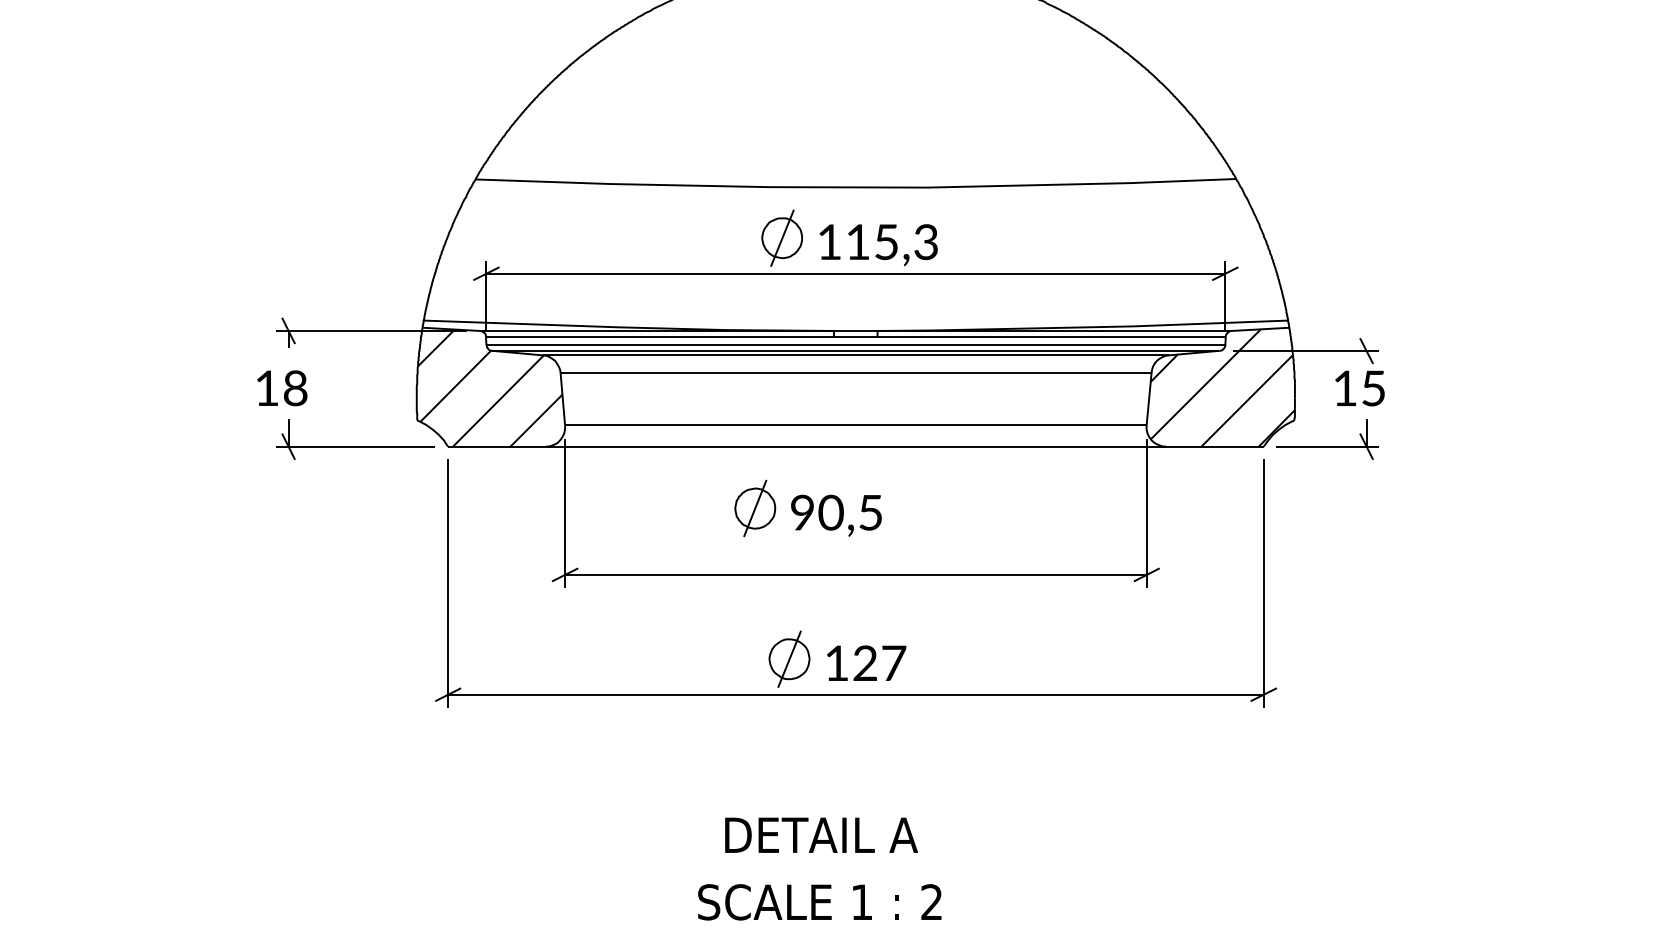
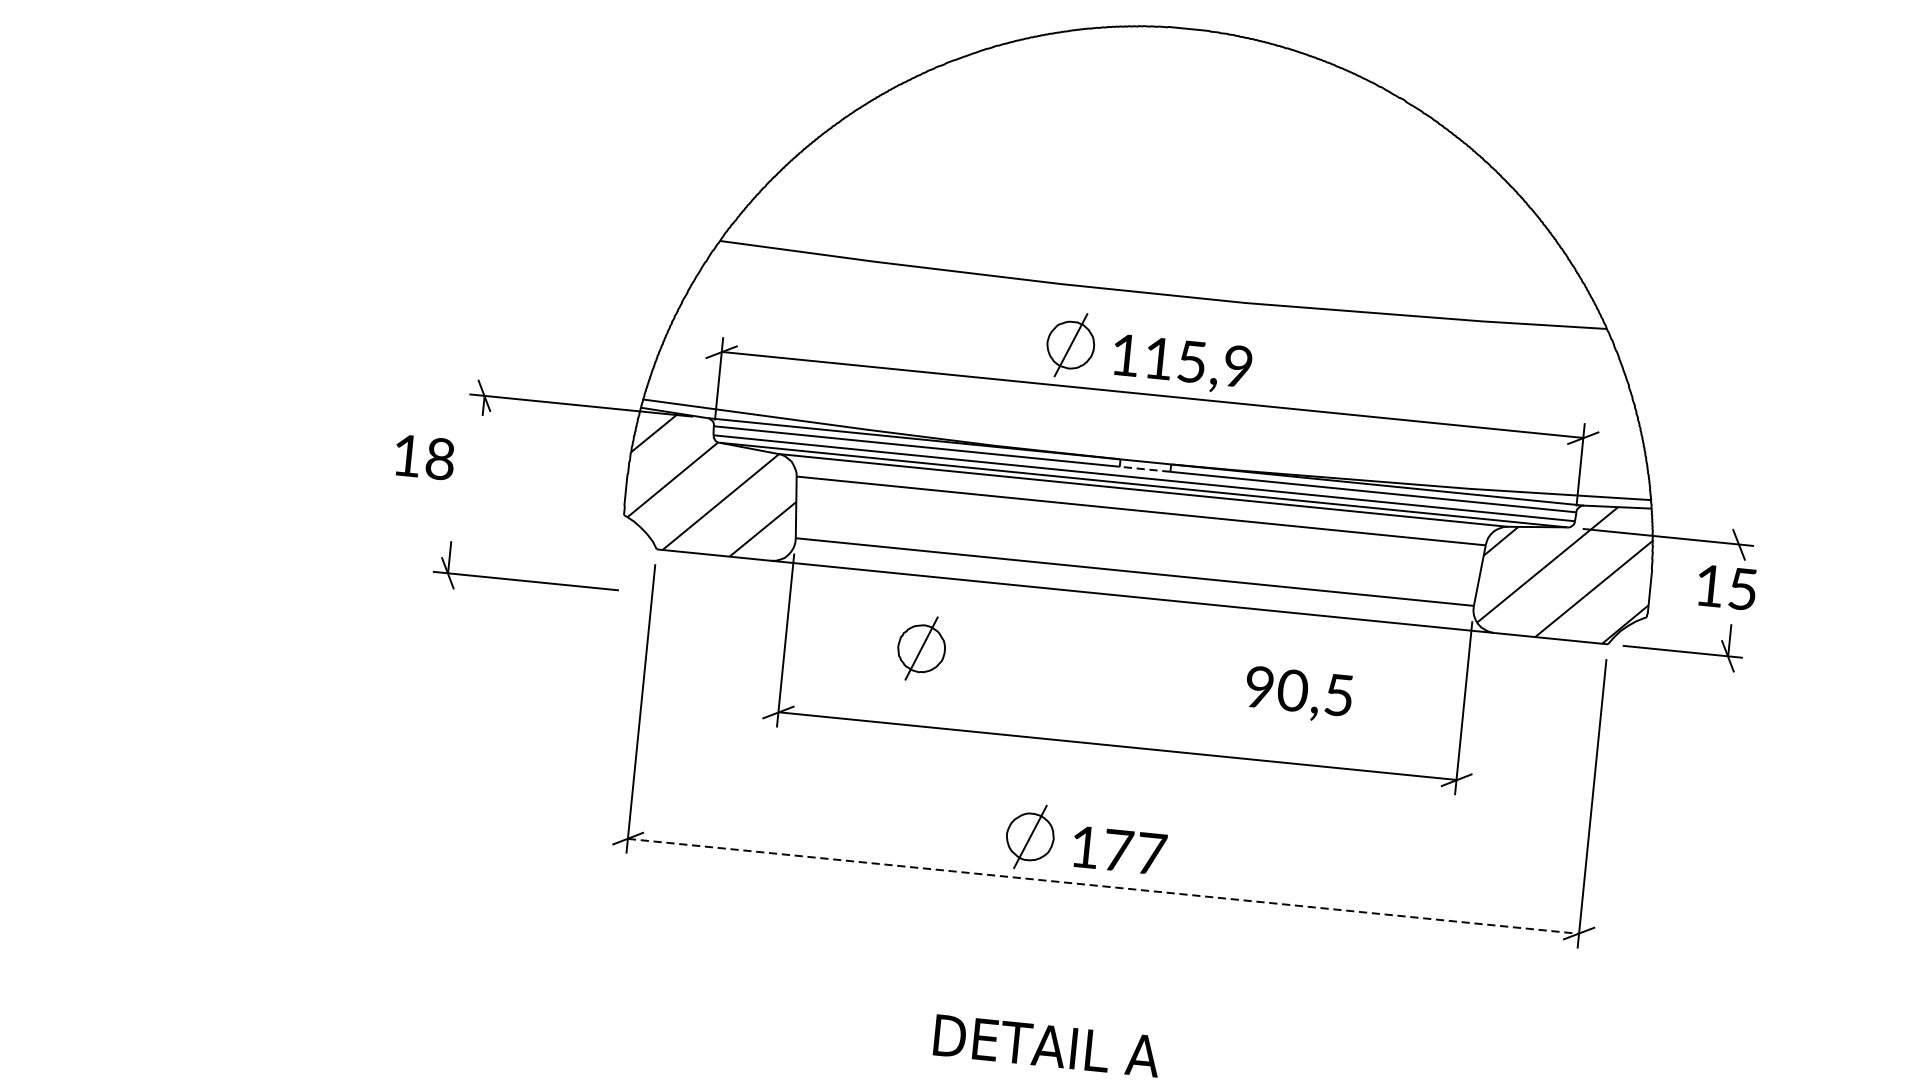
text: (925, 242) -> (1237, 366), 115,3 -> 115,9
line: (855, 337) -> (1144, 469), solid -> dashed
text: (282, 388) -> (425, 457), moved
part: (355, 446) -> (525, 580), moved
part: (755, 508) -> (921, 648), moved
text: (836, 515) -> (1298, 694), moved
text: (865, 662) -> (1118, 849), 127 -> 177
line: (855, 695) -> (1102, 886), solid -> dashed

